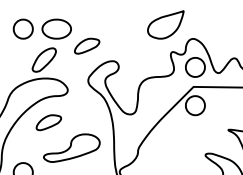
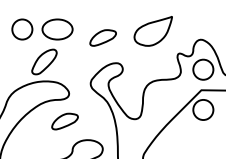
part: (165, 24) -> (152, 30), moved
part: (87, 45) -> (103, 37), moved
part: (48, 122) -> (64, 121), moved

